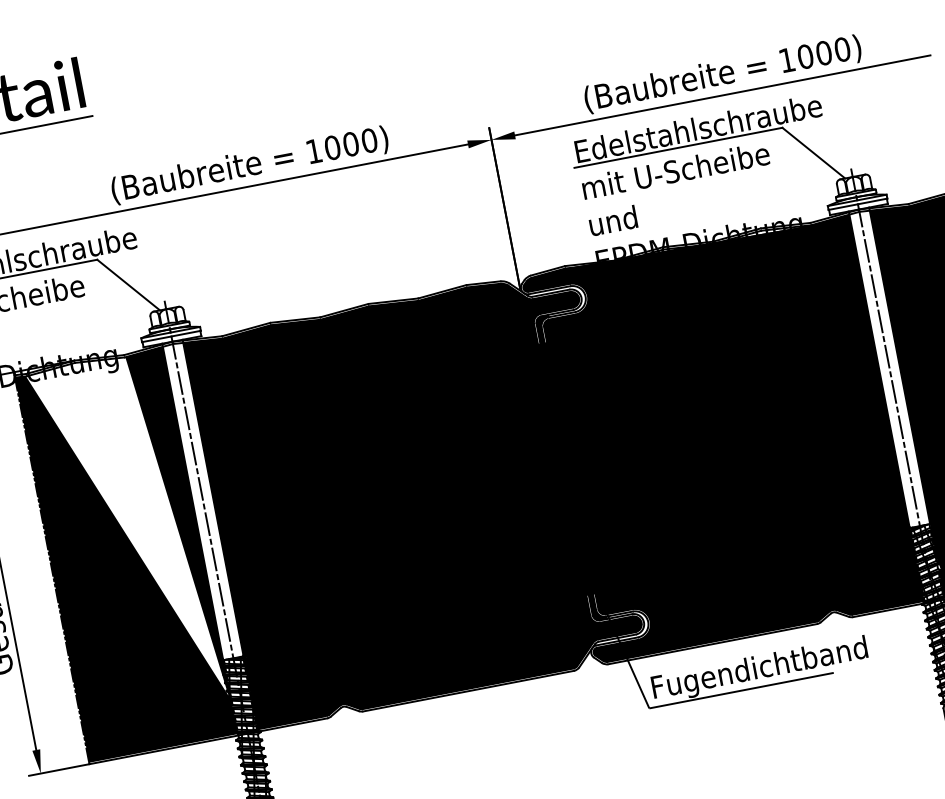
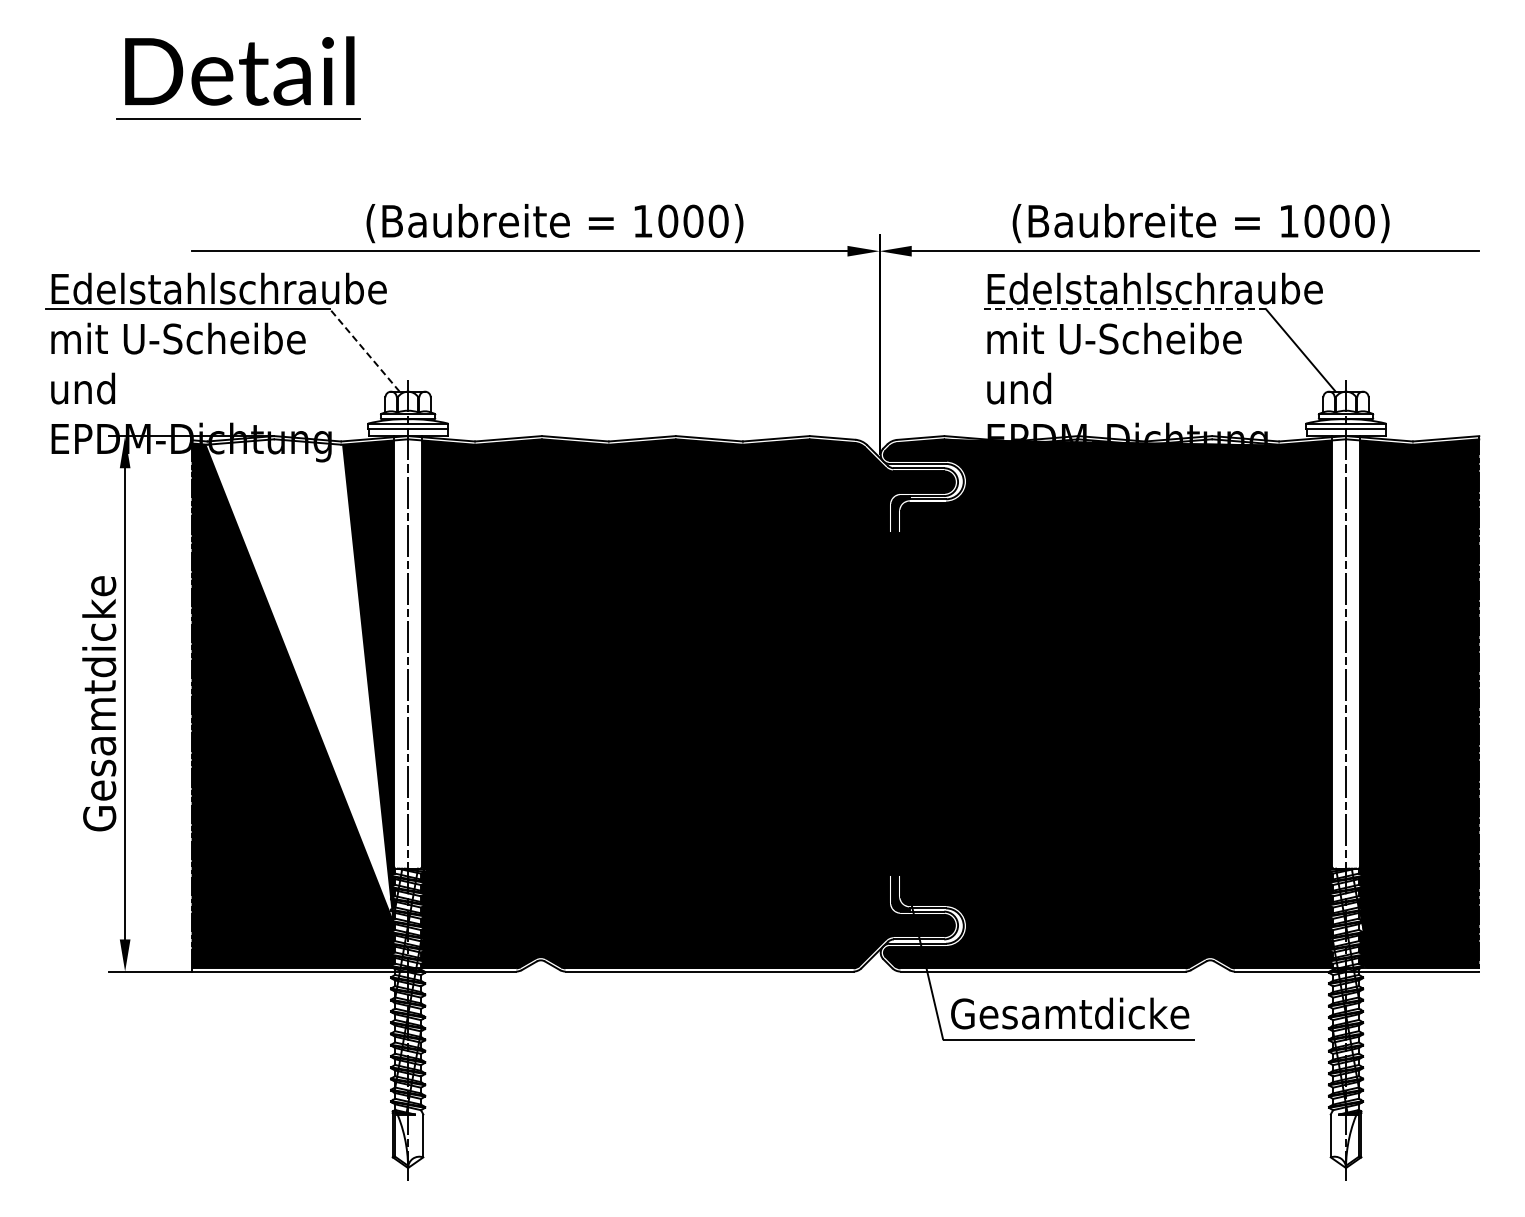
line: (678, 148) -> (1123, 309), solid -> dashed
line: (128, 285) -> (364, 350), solid -> dashed
text: (759, 669) -> (1098, 1017), Fugendichtband -> Gesamtdicke

